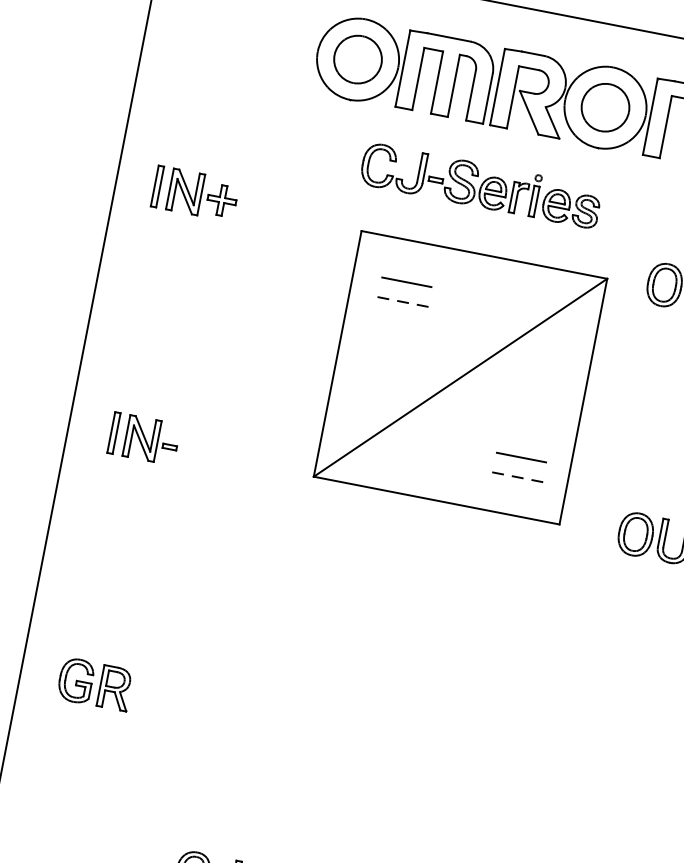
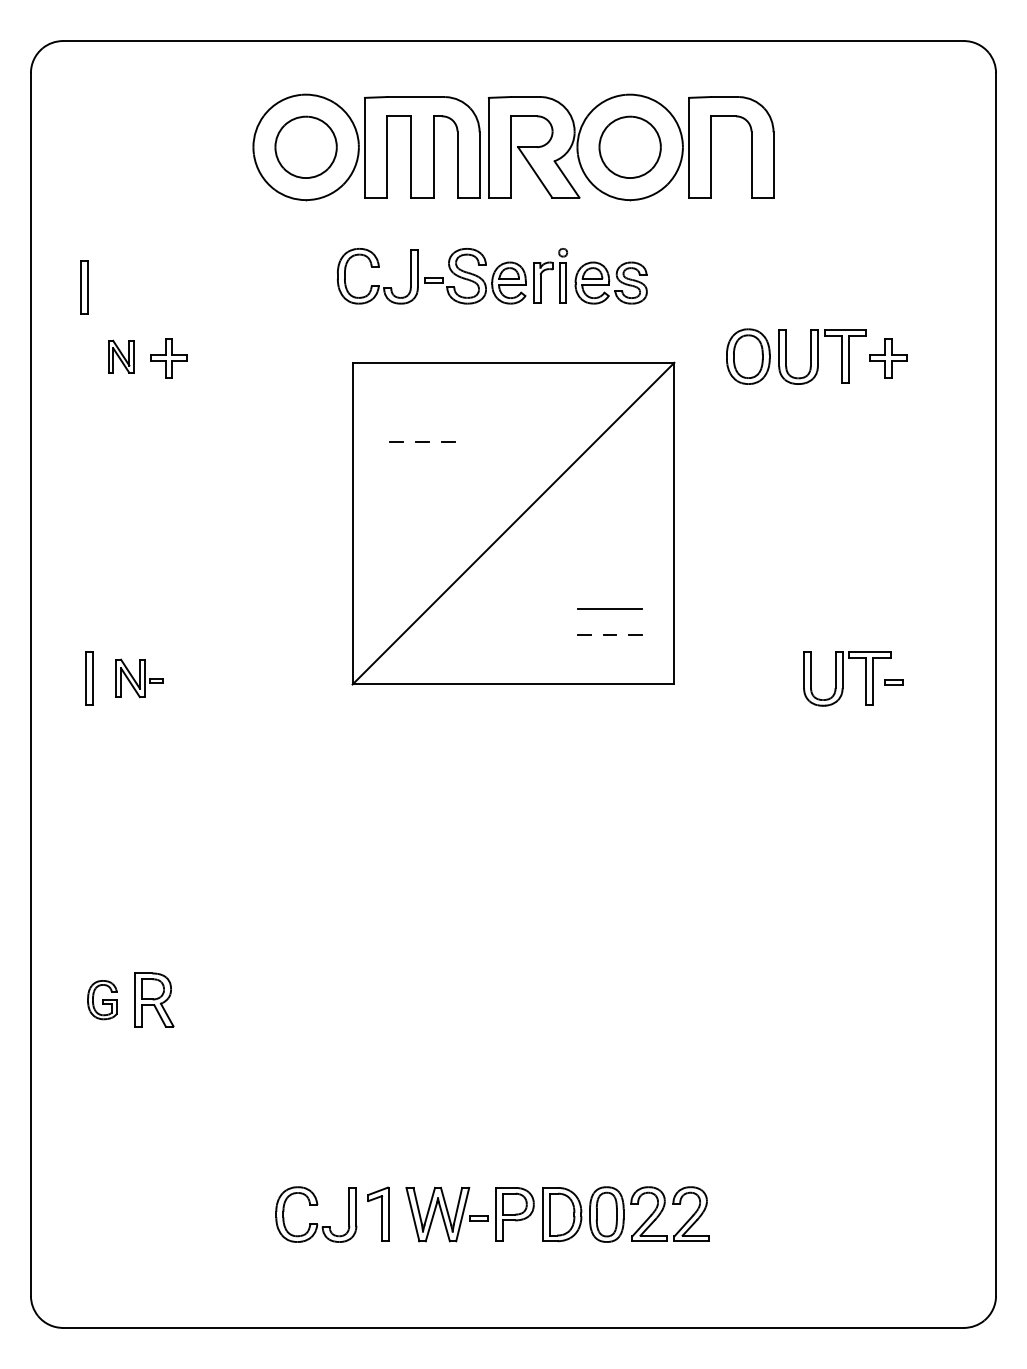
part: (157, 186) -> (84, 287), moved
part: (185, 191) -> (121, 356), size x0.6
line: (406, 282) -> (422, 416), removed
part: (151, 440) -> (139, 678), size x0.7
part: (635, 534) -> (772, 678), removed
part: (76, 680) -> (102, 999), size x0.7

